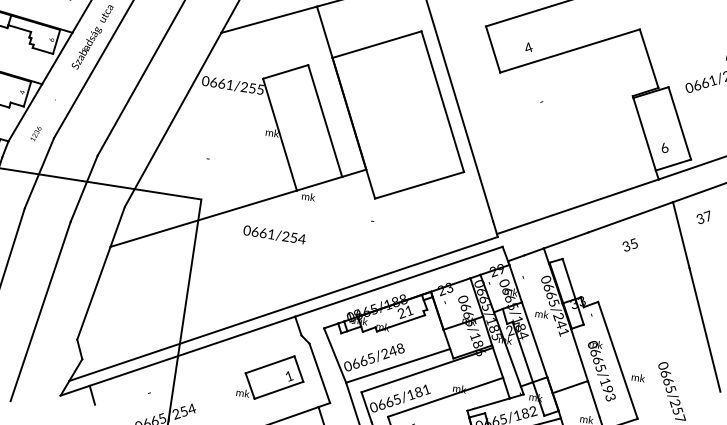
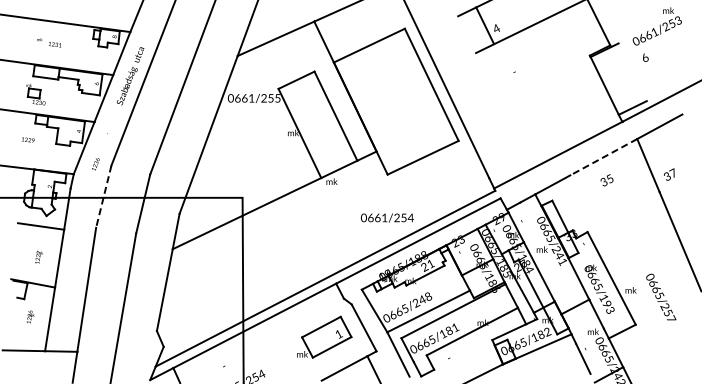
line: (493, 49) -> (485, 25), moved
line: (679, 123) -> (632, 72), removed
text: (665, 147) -> (645, 57), moved
line: (38, 173) -> (103, 197), solid -> dashed
text: (703, 216) -> (669, 174), moved
line: (630, 217) -> (603, 157), solid -> dashed
text: (274, 234) -> (387, 217), moved

